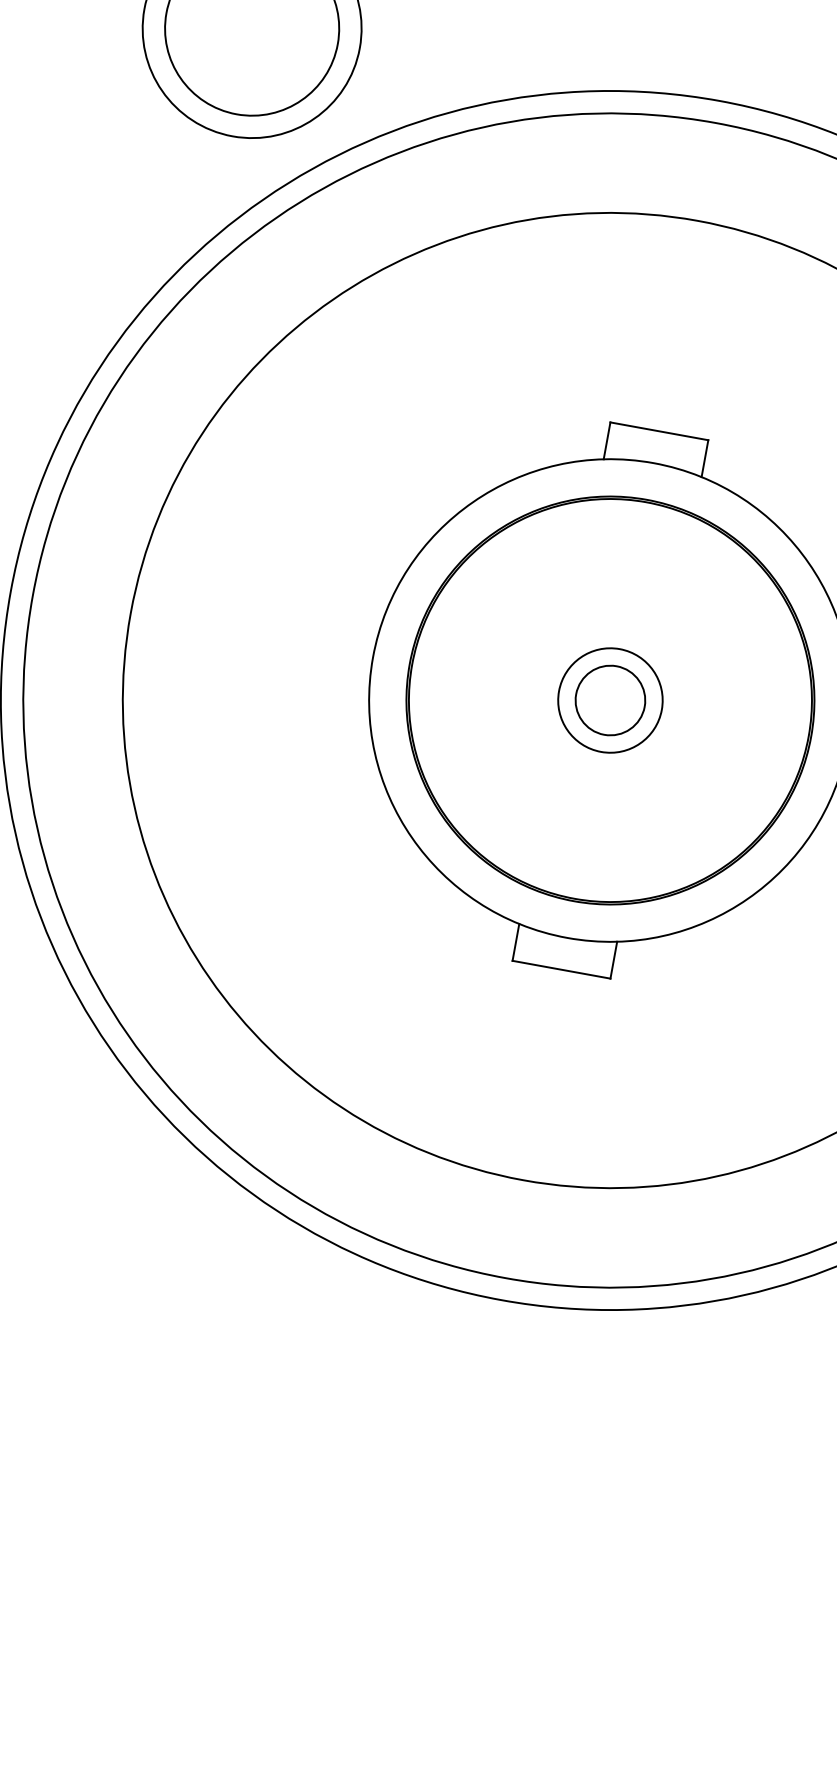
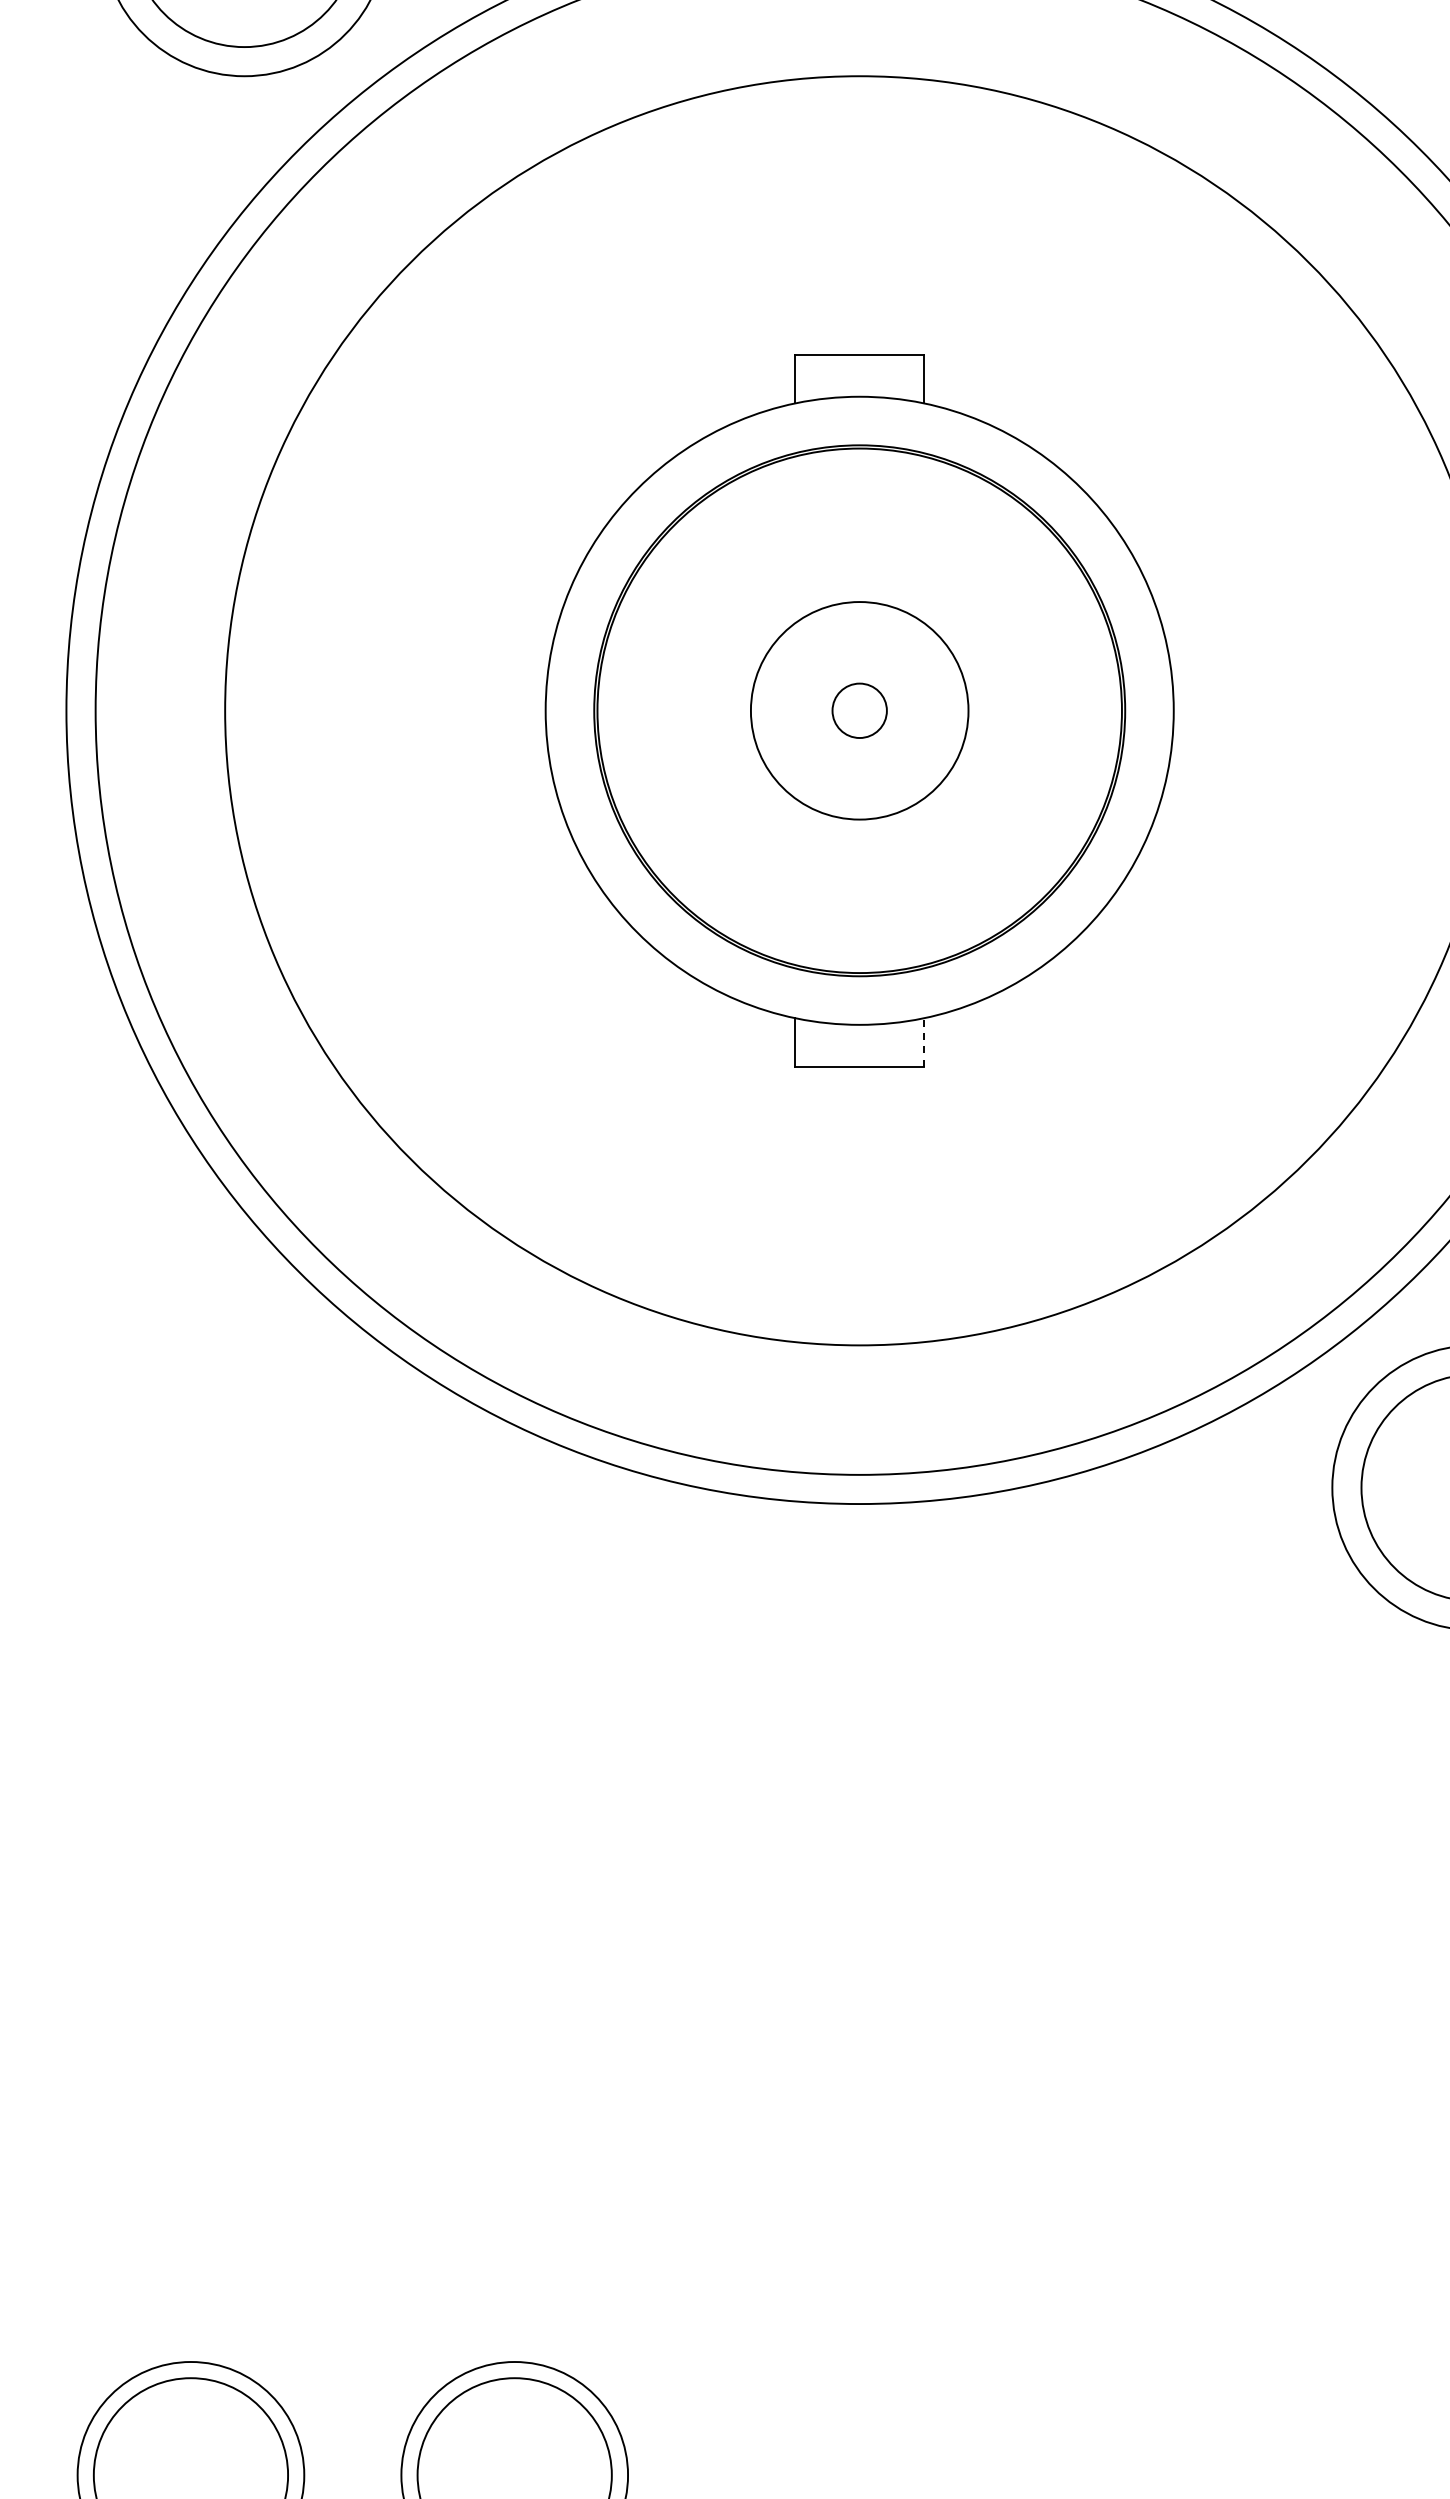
circle: (610, 700) -> (859, 710), size x0.6
circle: (610, 700) -> (859, 710), size x1.6
line: (613, 960) -> (924, 1042), solid -> dashed

